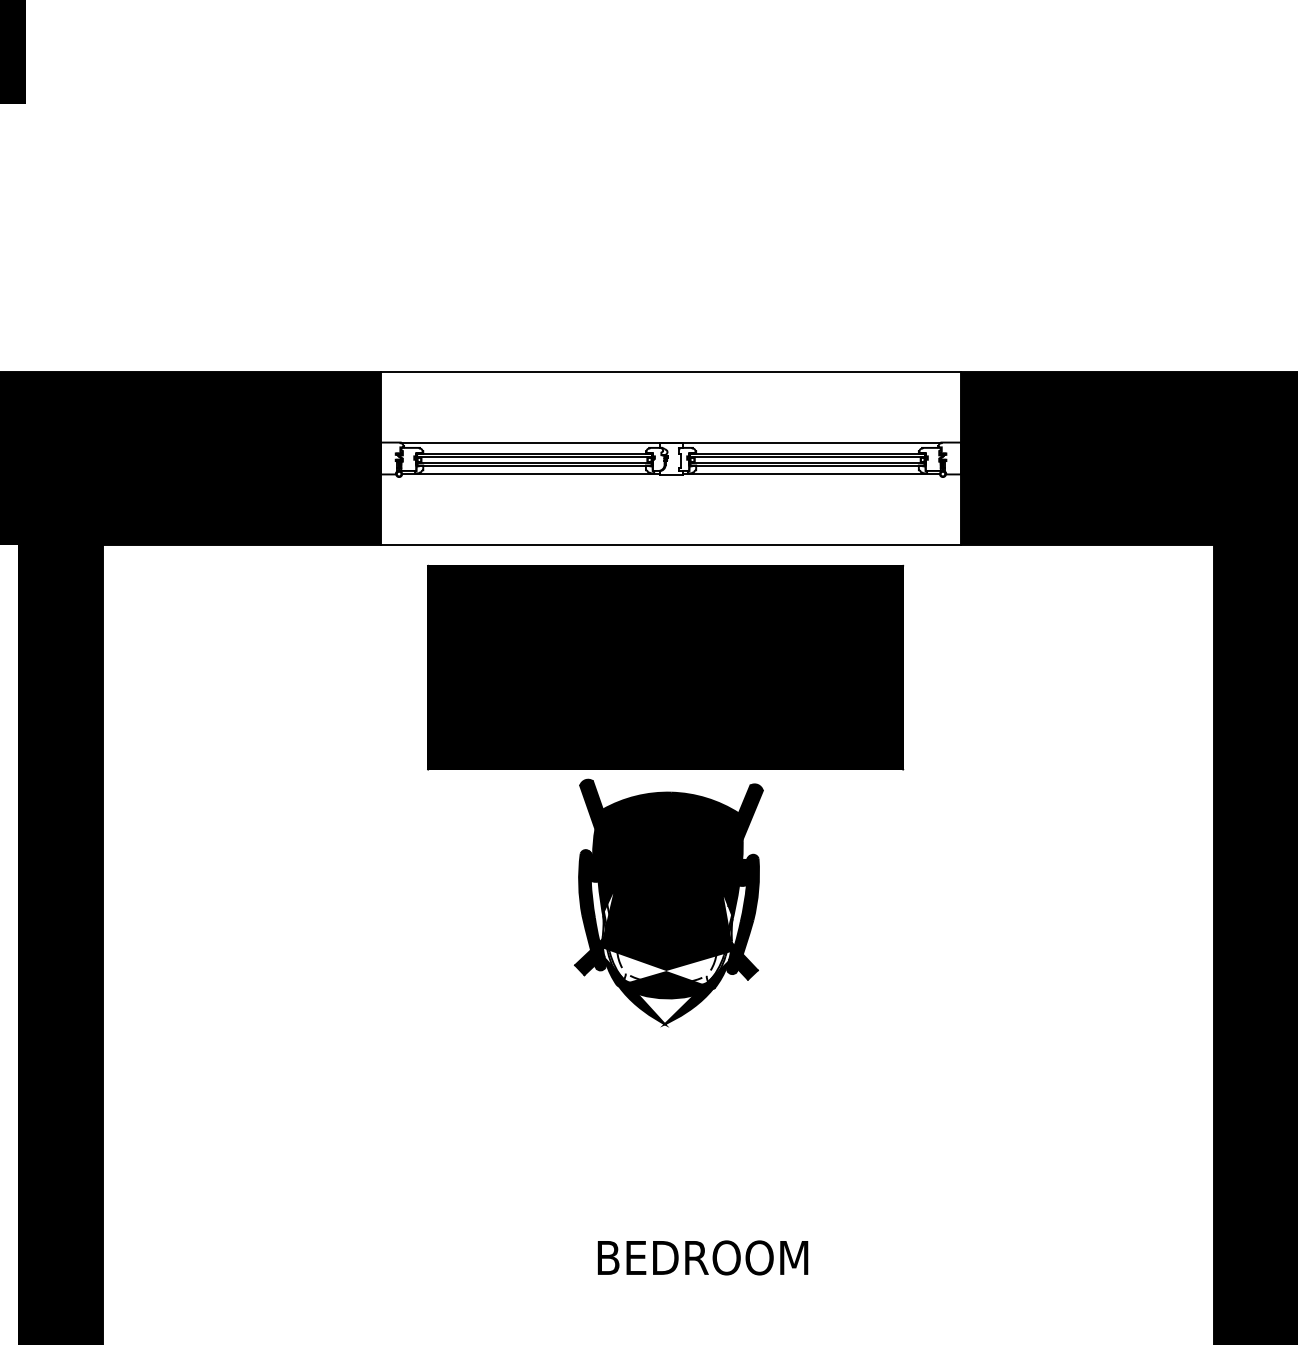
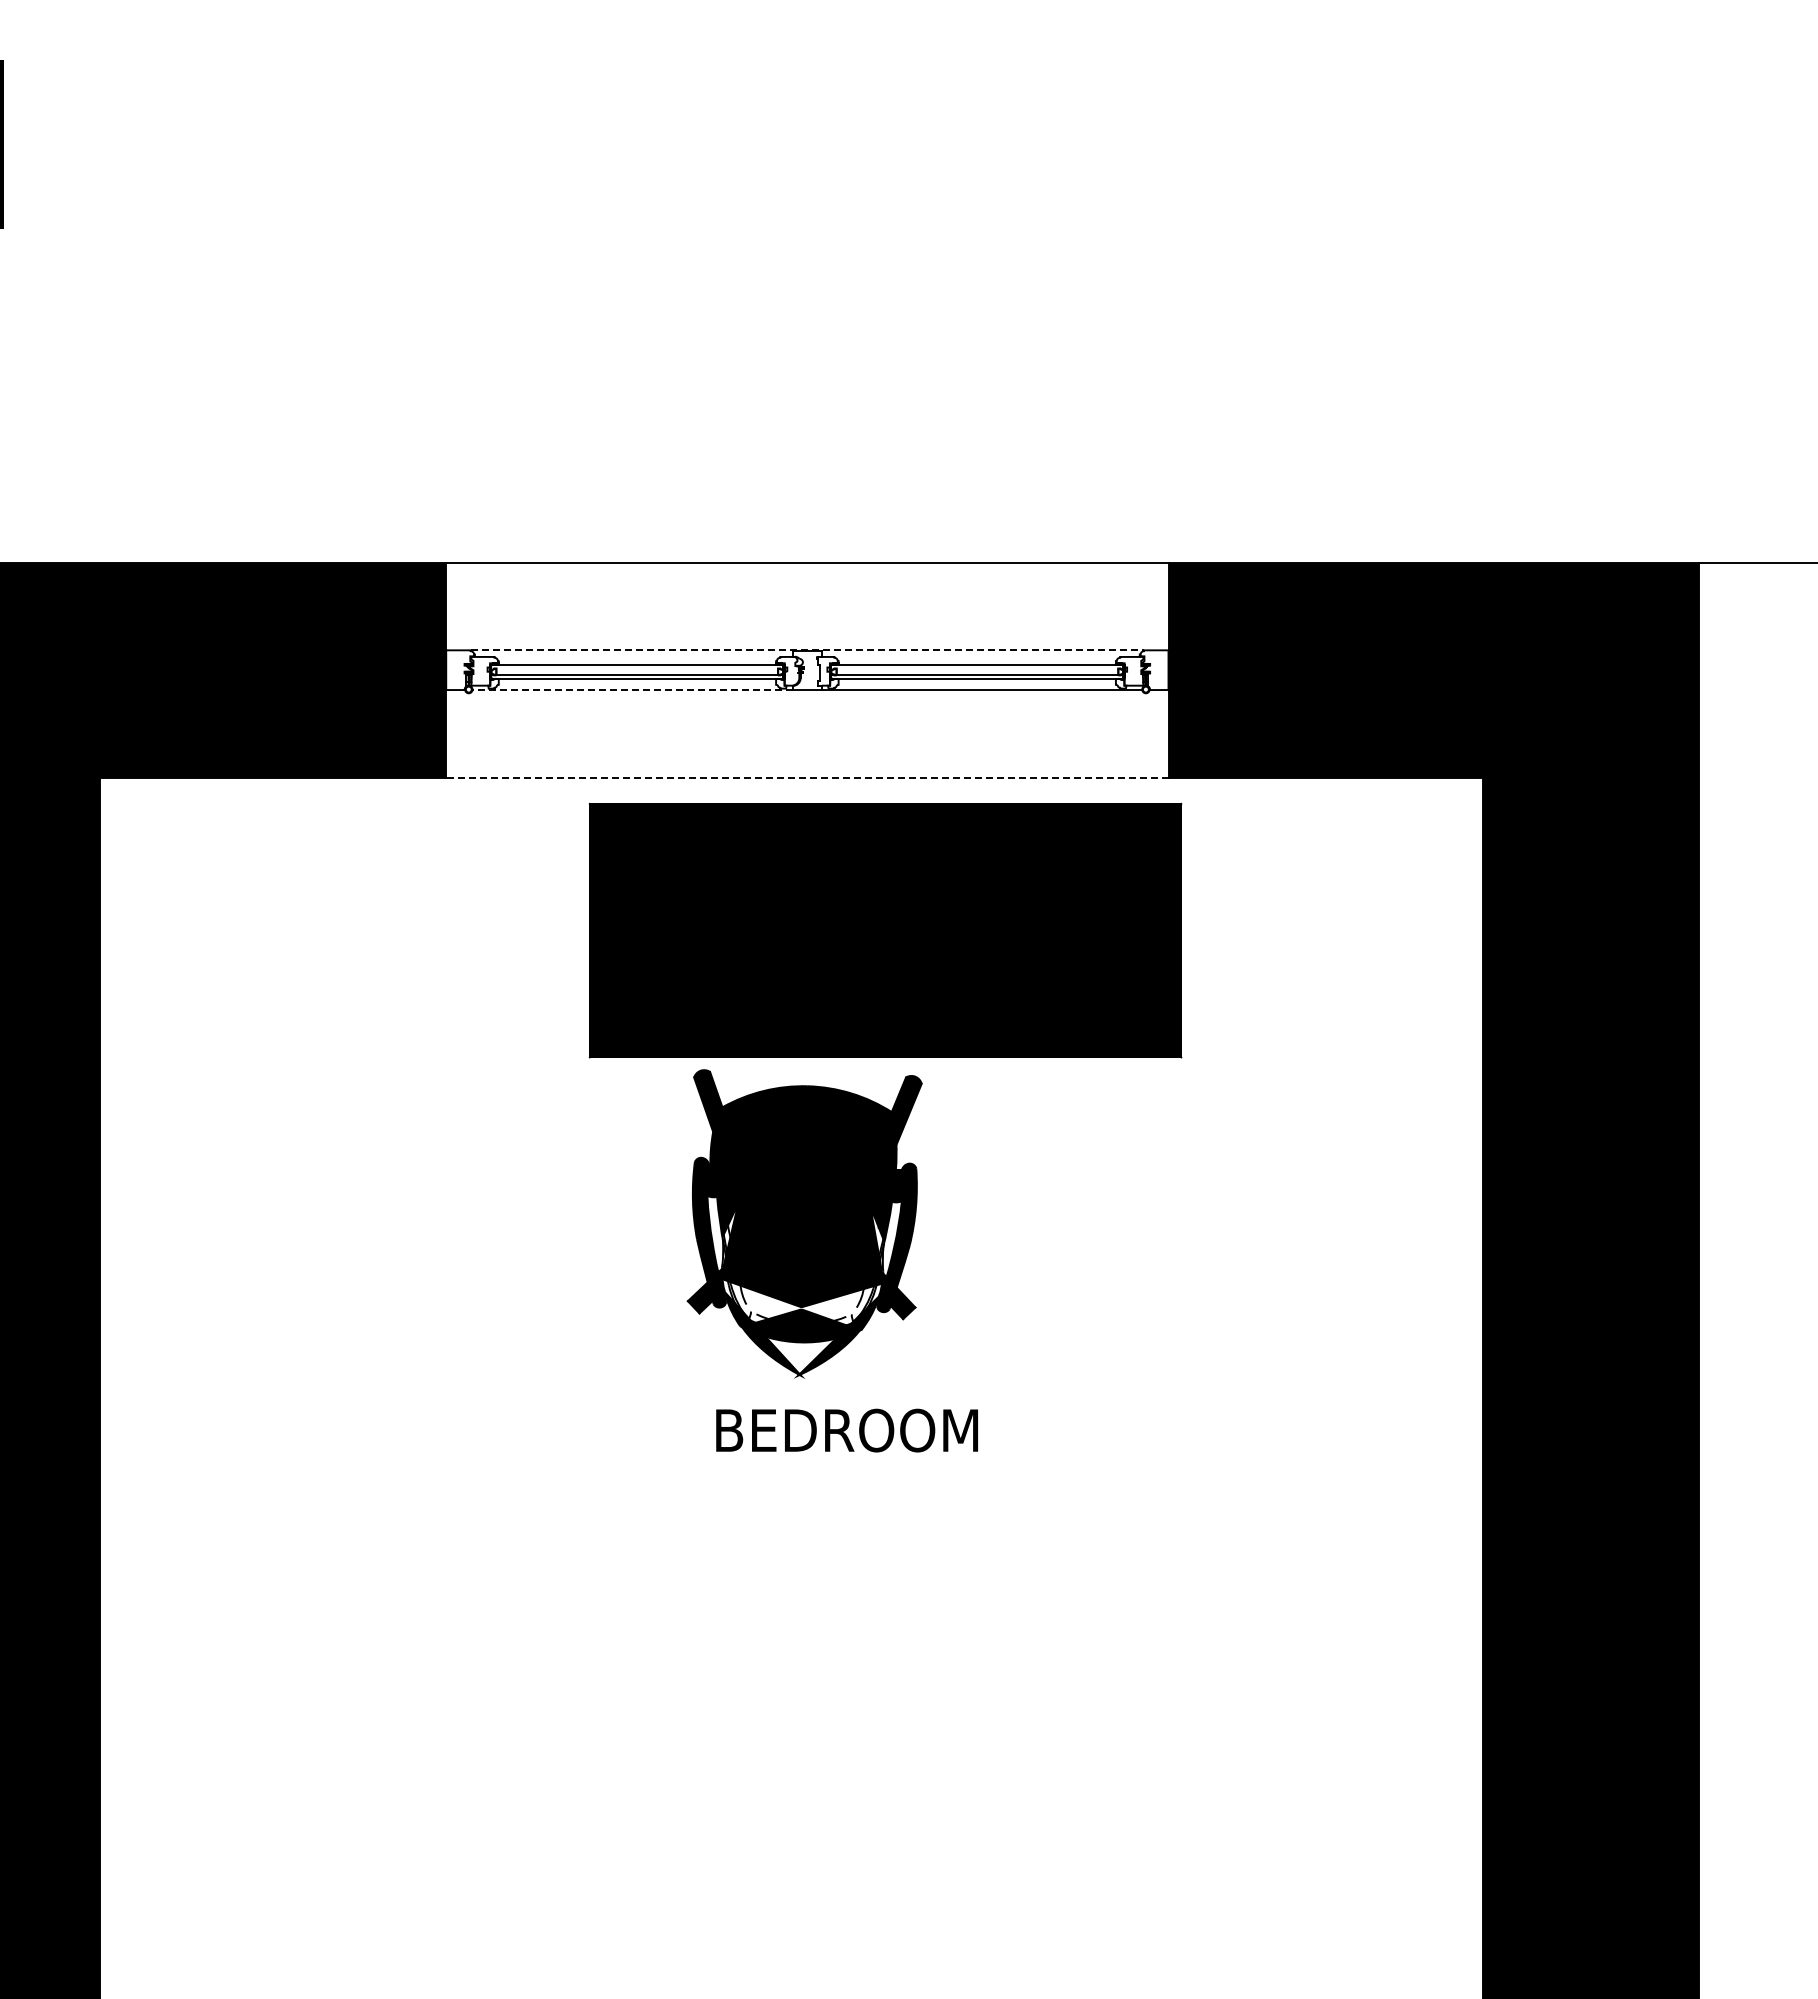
line: (671, 442) -> (807, 650), solid -> dashed
line: (534, 457) -> (637, 668), removed
line: (807, 457) -> (977, 668), removed
line: (530, 474) -> (632, 690), solid -> dashed
line: (670, 545) -> (806, 778), solid -> dashed
part: (665, 667) -> (885, 930), moved
text: (702, 1257) -> (846, 1430), moved

